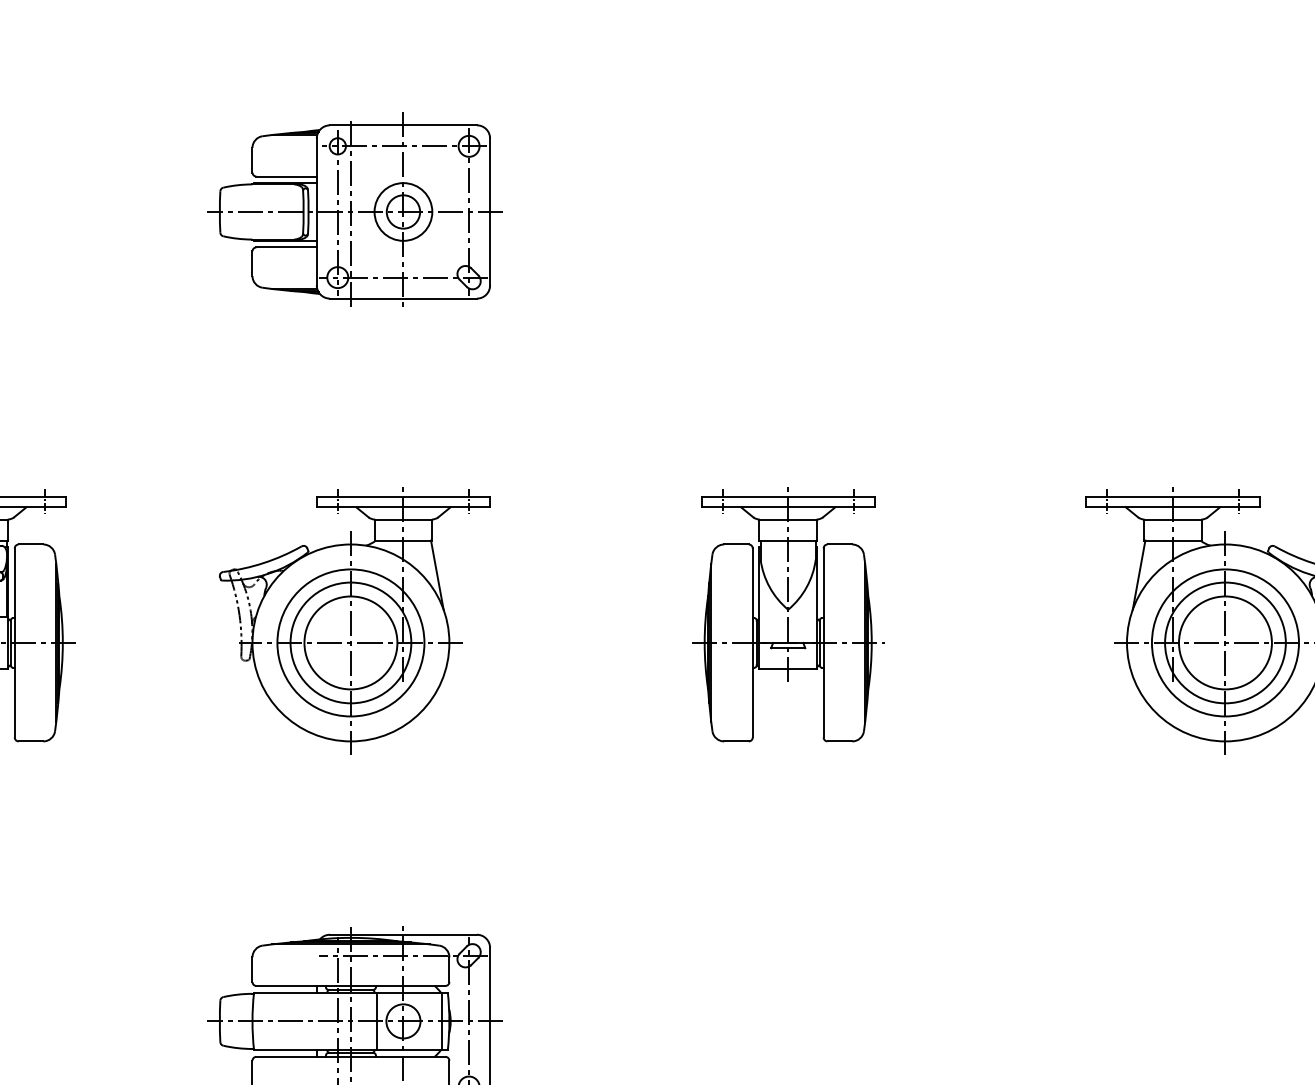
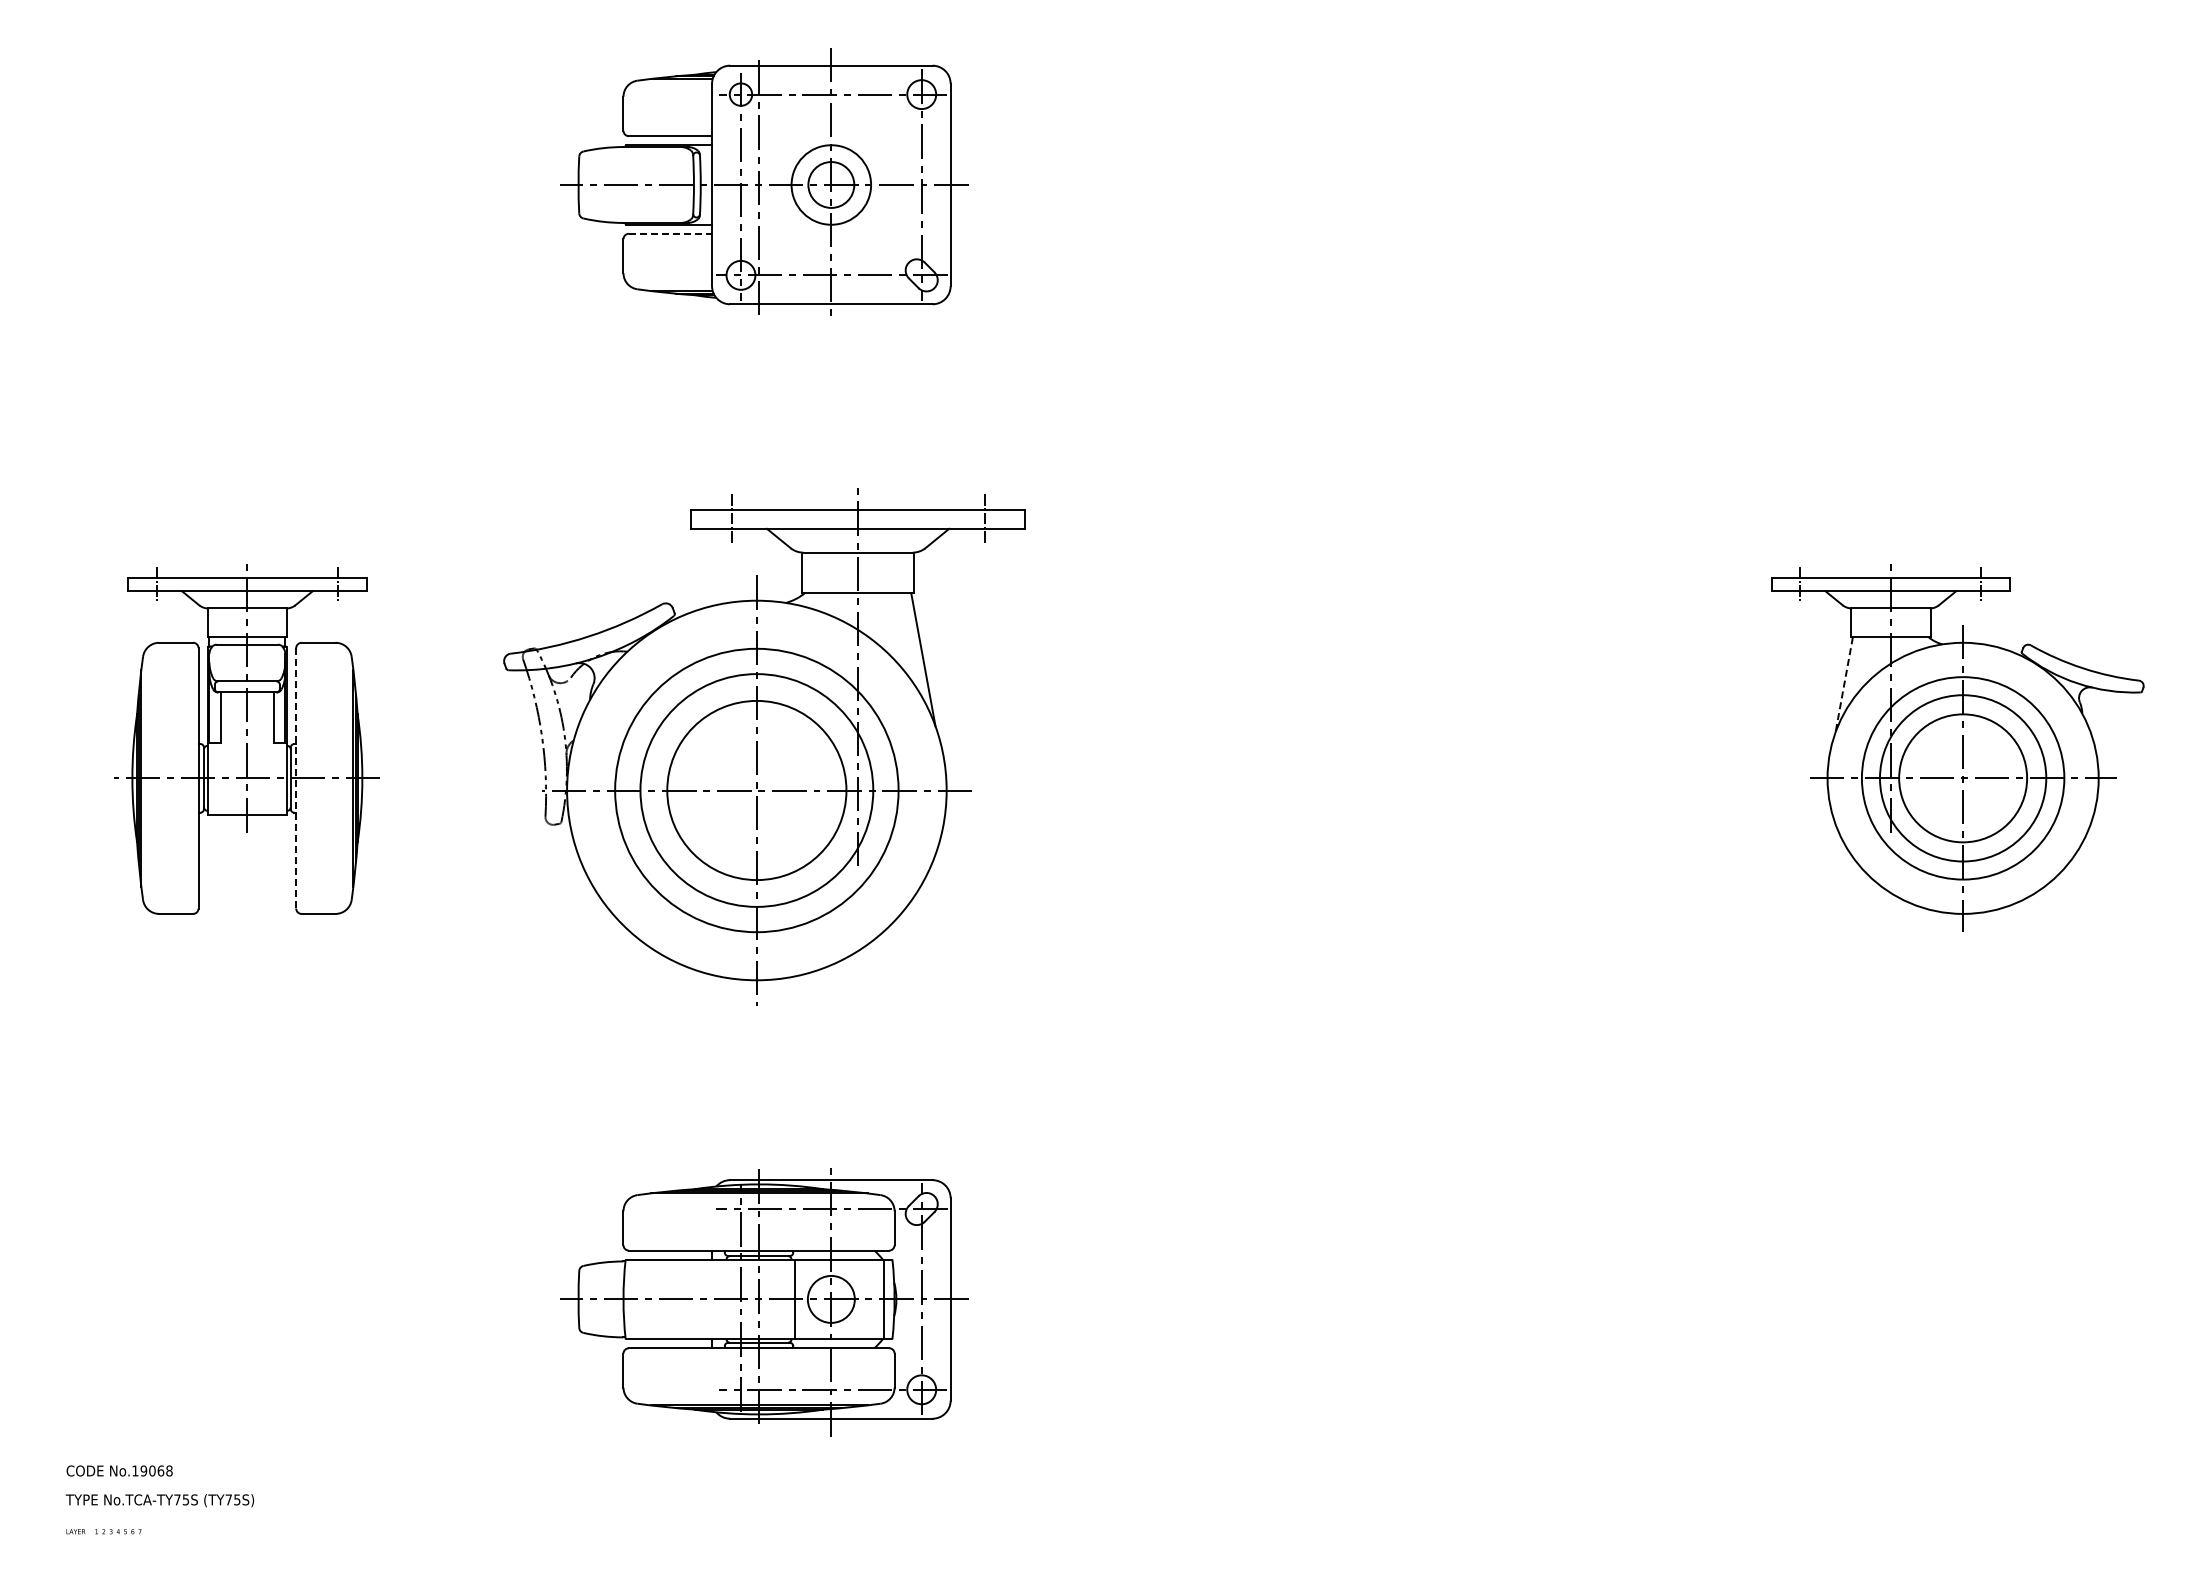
line: (286, 247) -> (670, 233), solid -> dashed
line: (1139, 575) -> (1844, 685), solid -> dashed
part: (787, 614) -> (1360, 739), removed
part: (354, 620) -> (764, 747), size x1.4
line: (14, 643) -> (296, 778), solid -> dashed

